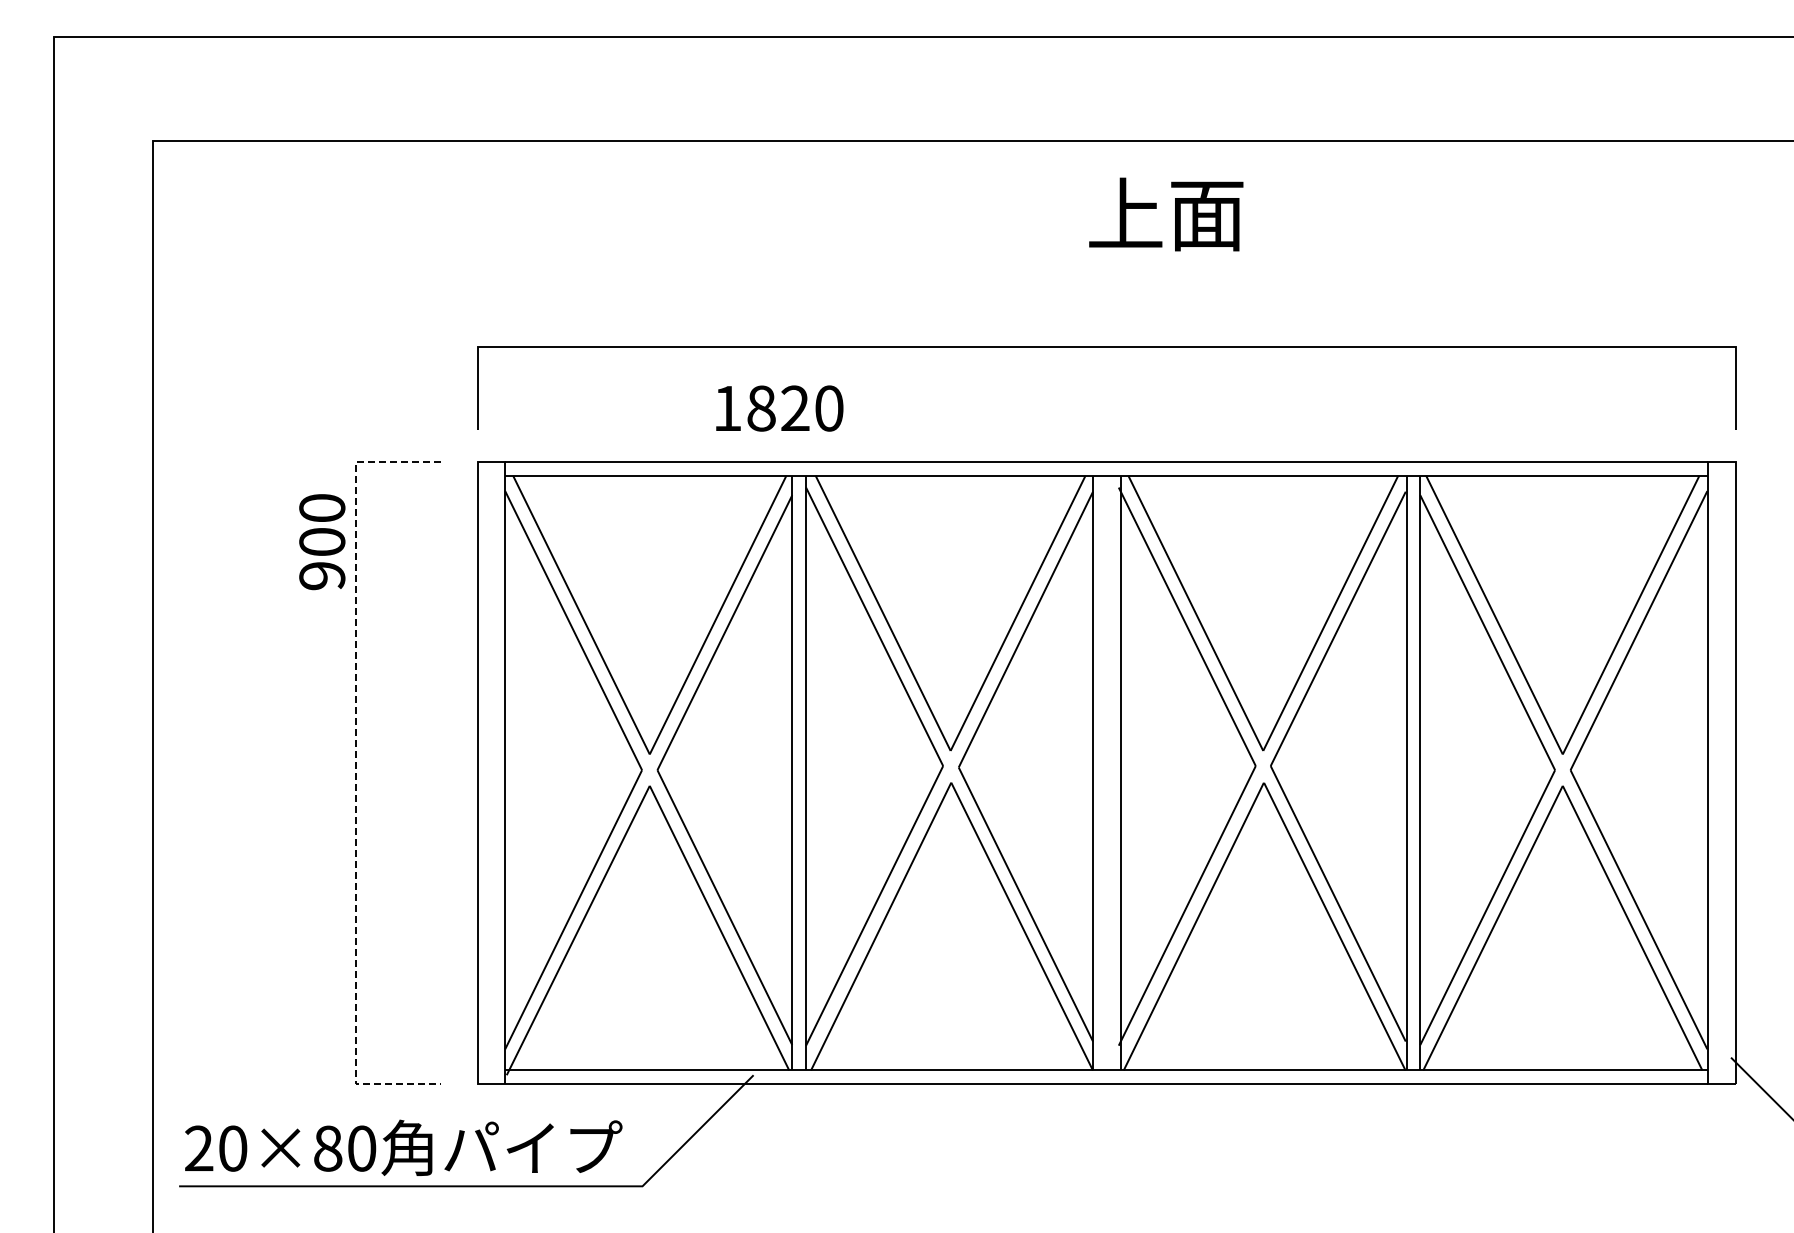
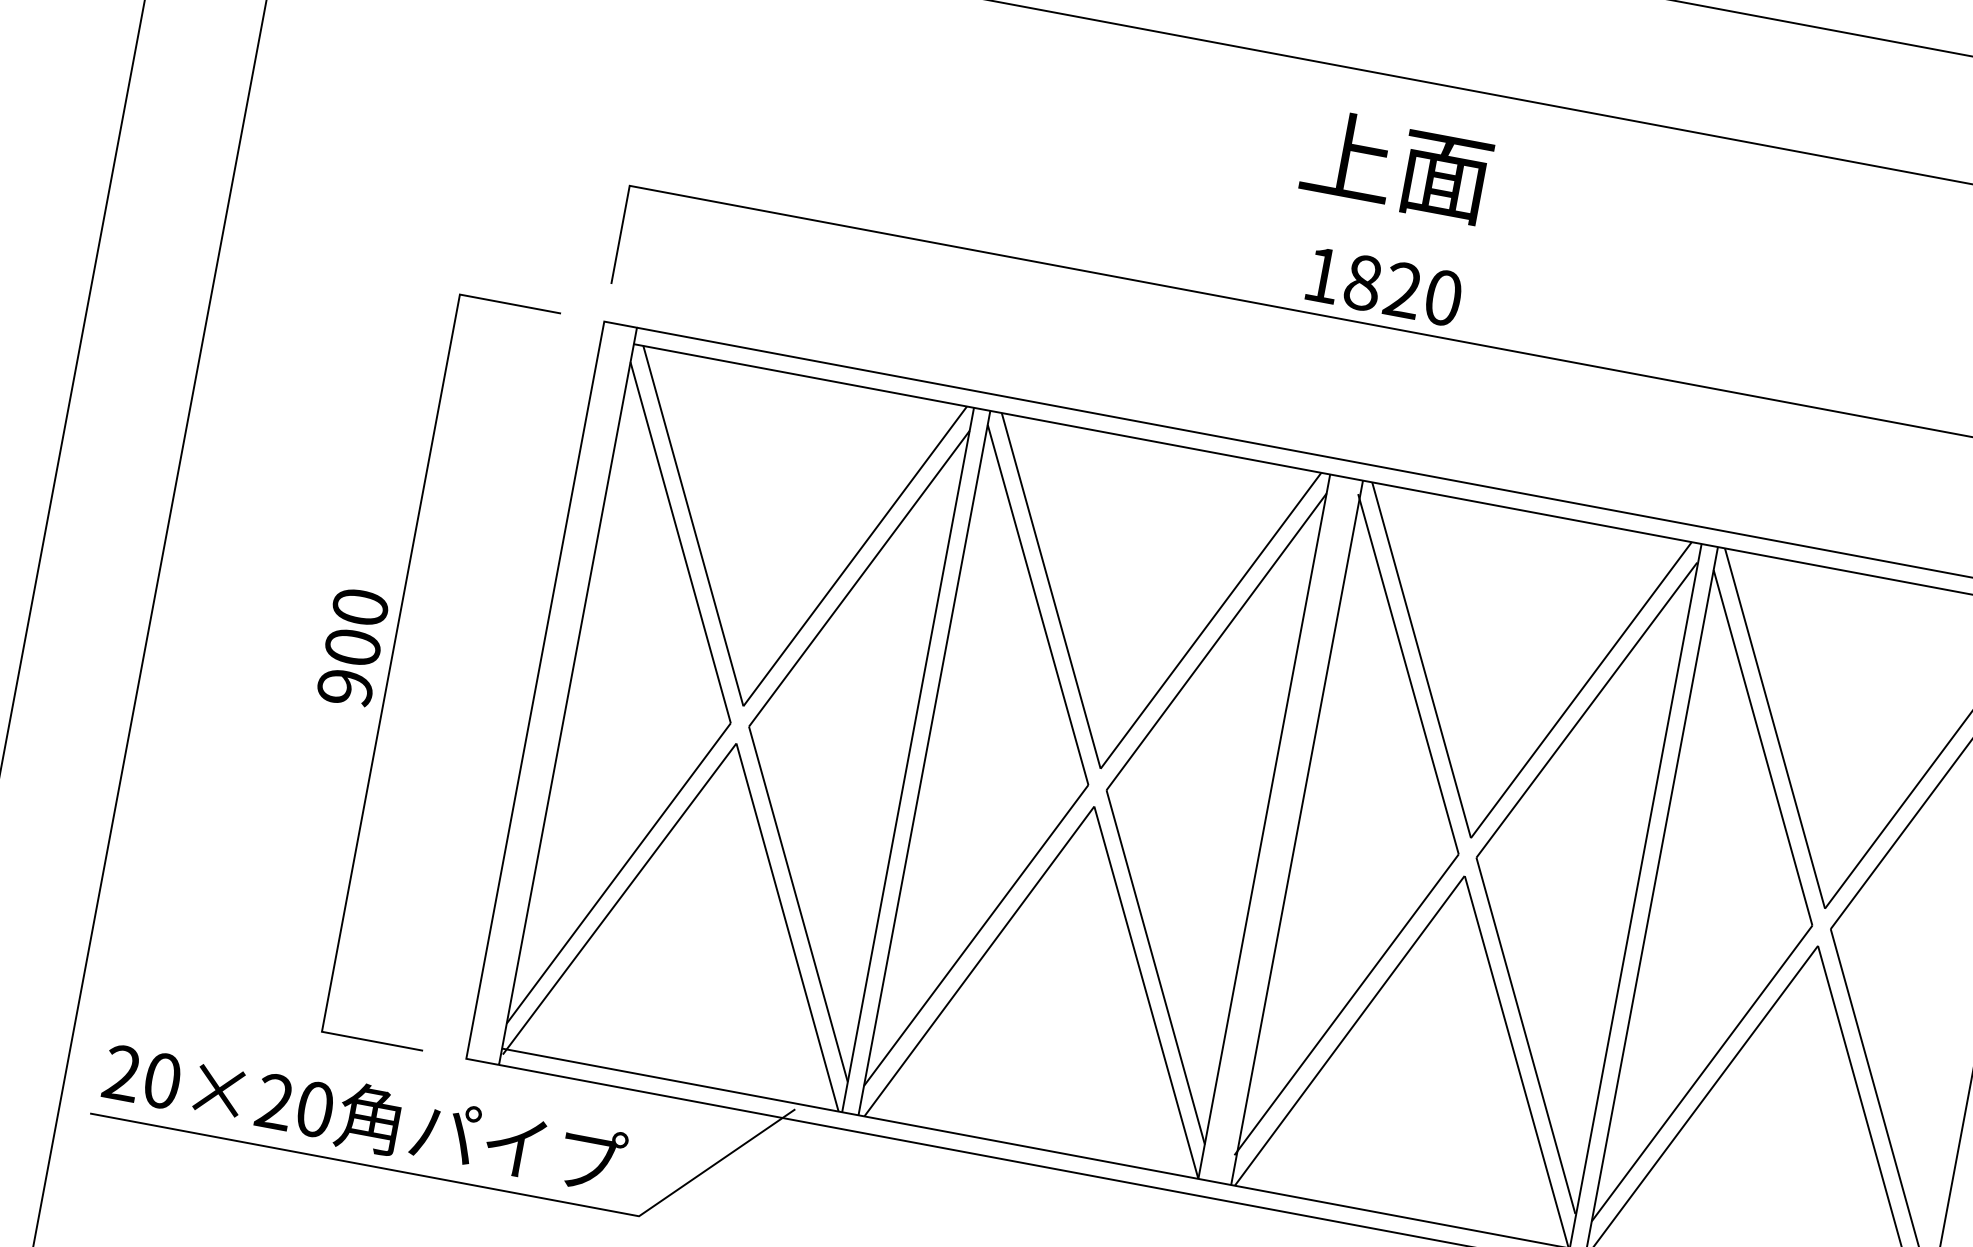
text: (1166, 214) -> (1397, 166), moved
text: (779, 408) -> (1384, 286), moved
text: (322, 542) -> (353, 647), moved
line: (355, 773) -> (390, 663), dashed -> solid
text: (328, 1148) -> (275, 1101), 20×80 -> 20×20

